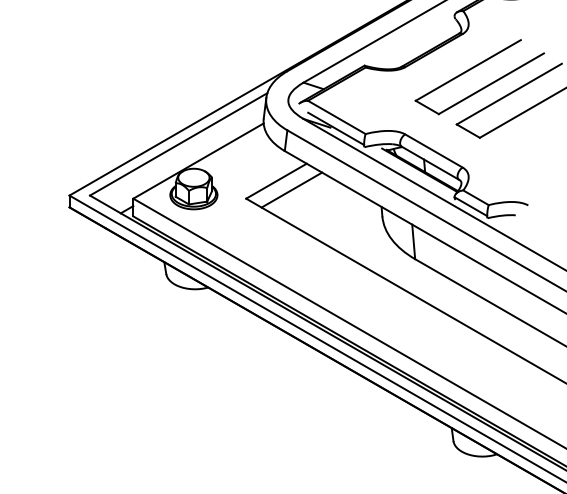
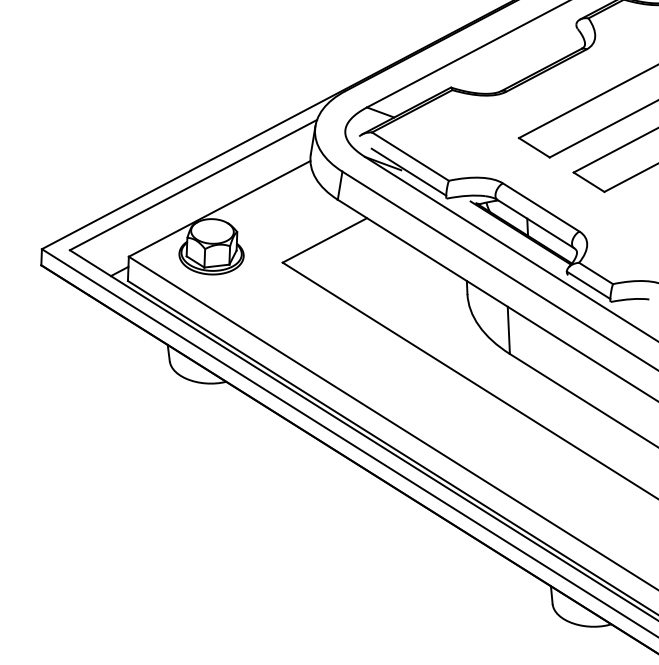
line: (291, 189) -> (344, 252), removed

